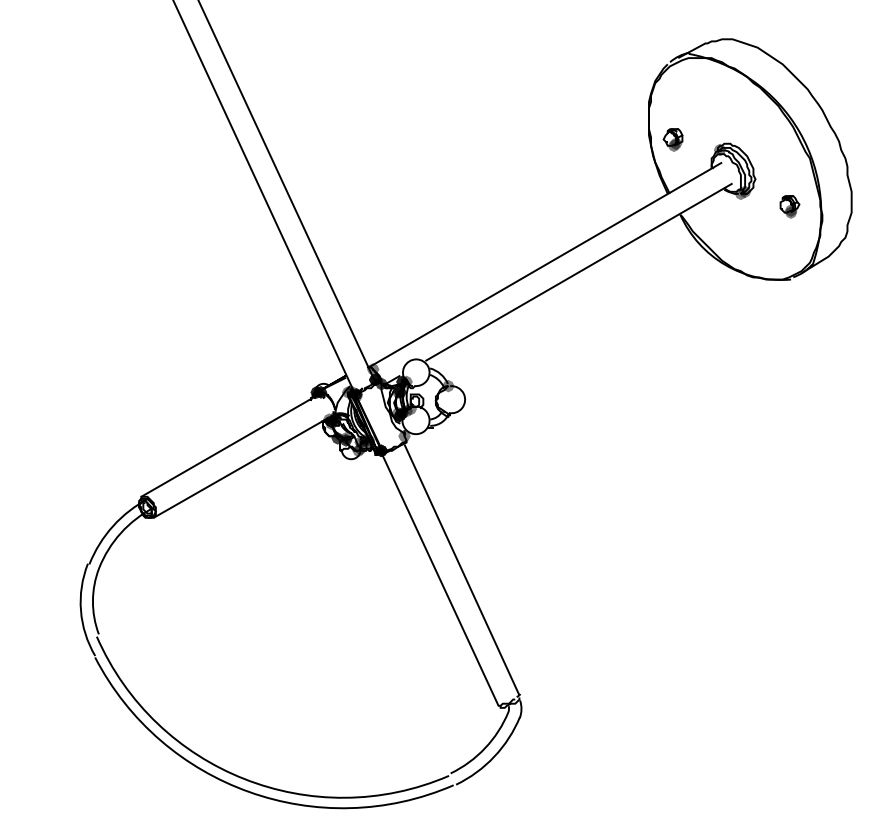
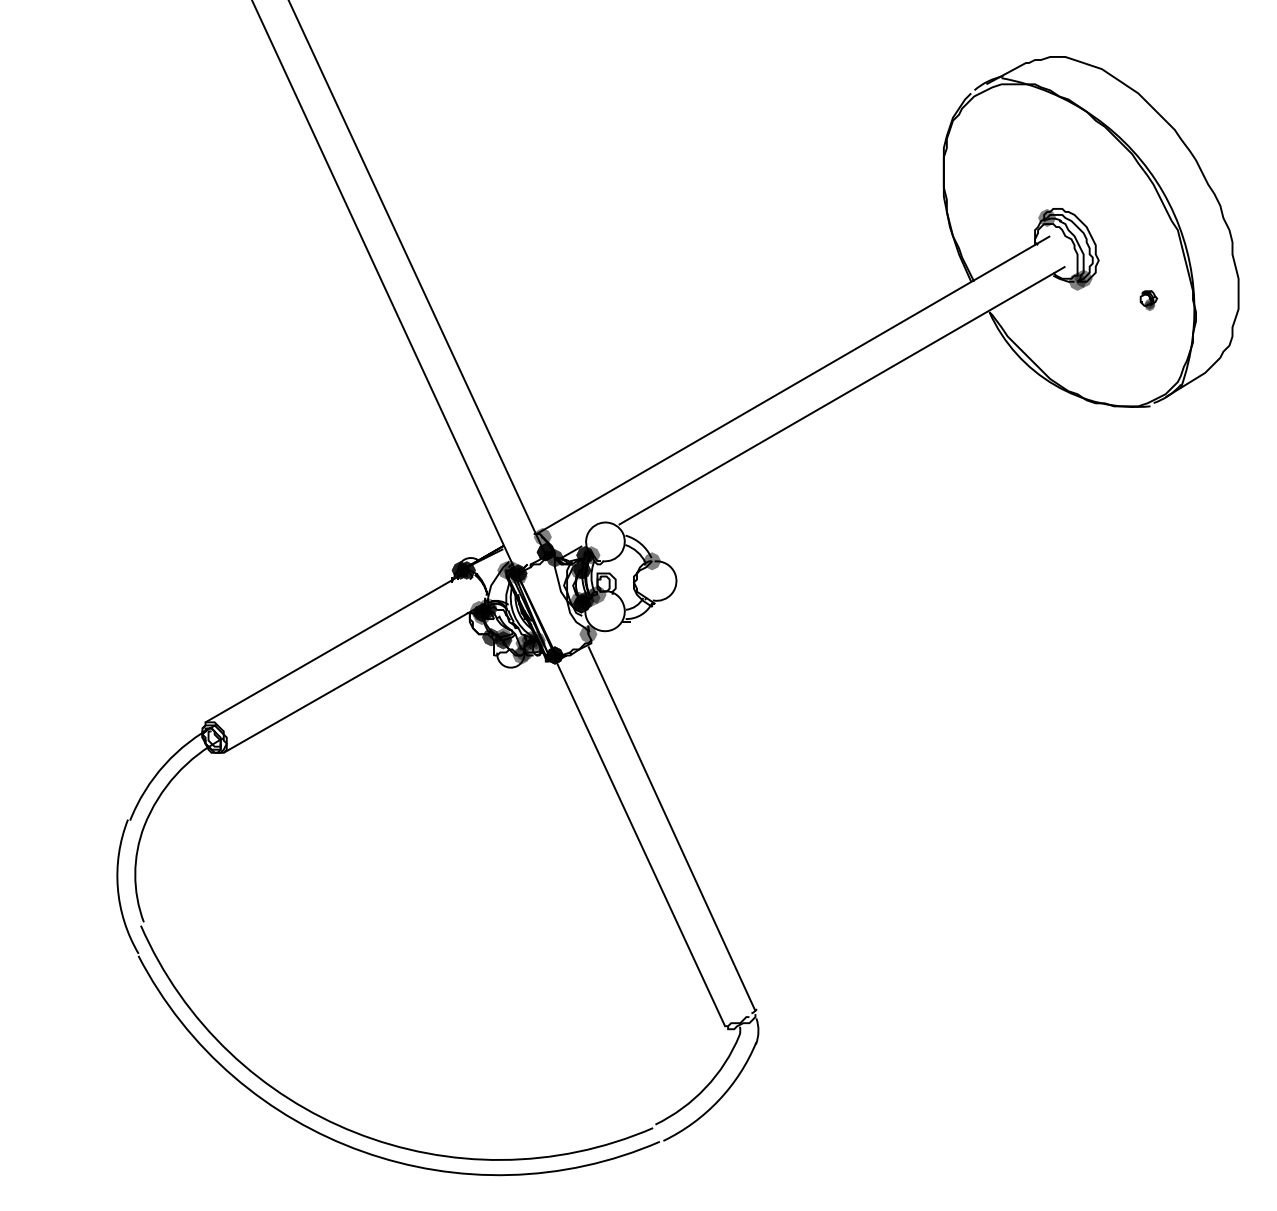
part: (672, 139) -> (978, 202), removed
part: (789, 206) -> (1148, 300), size x0.6

